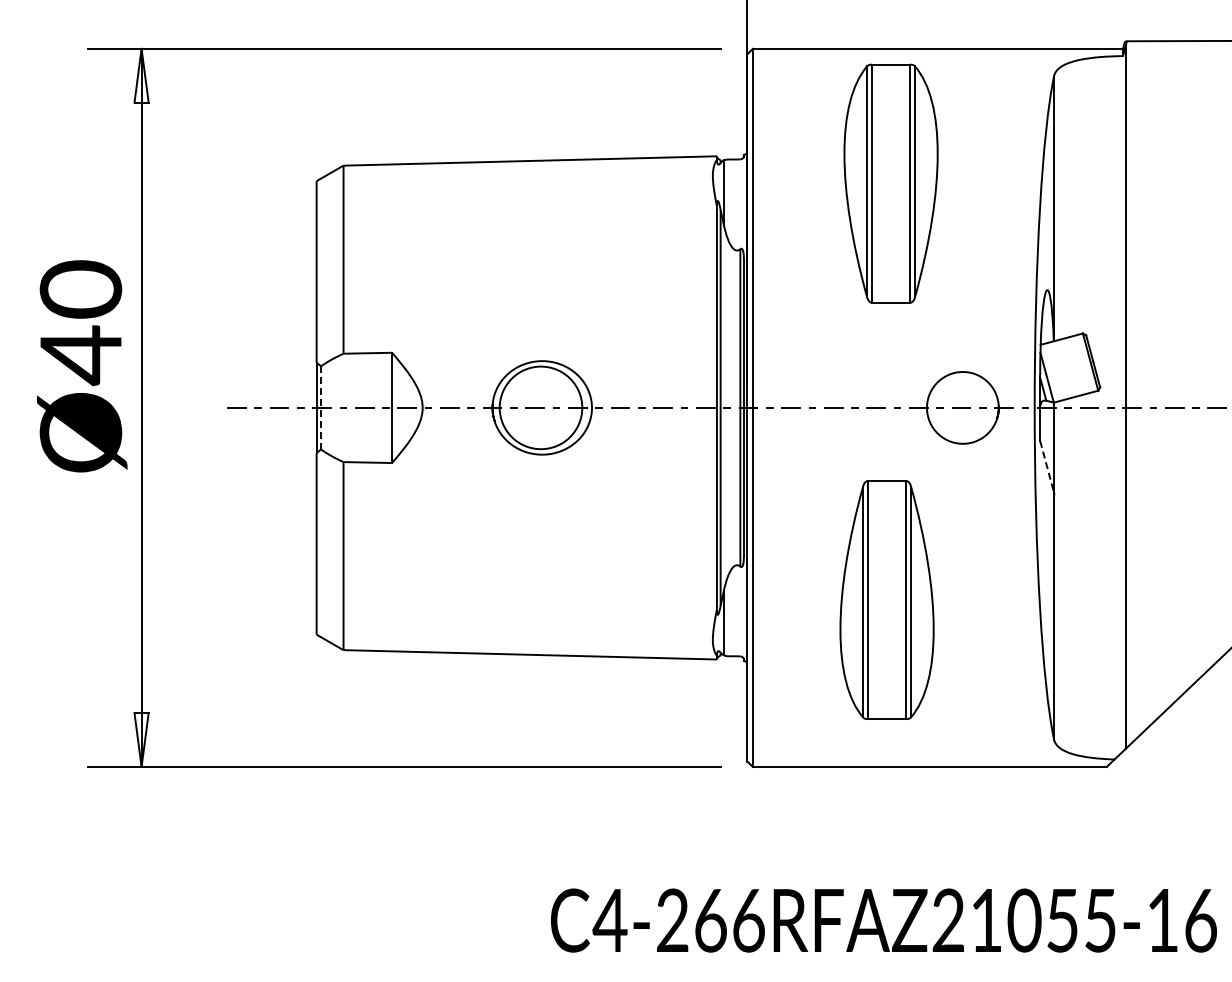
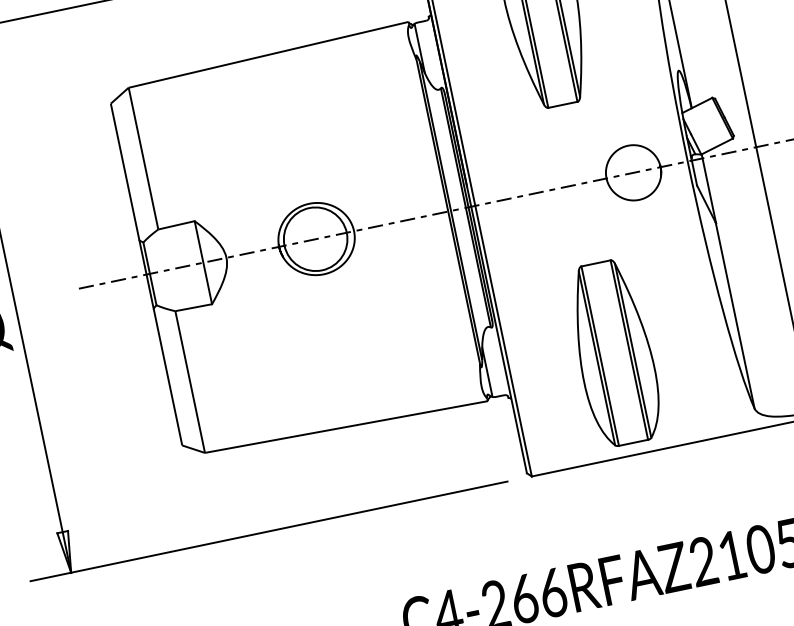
line: (321, 407) -> (150, 273), dashed -> solid
line: (1047, 466) -> (706, 203), dashed -> solid
part: (886, 599) -> (614, 352), moved

